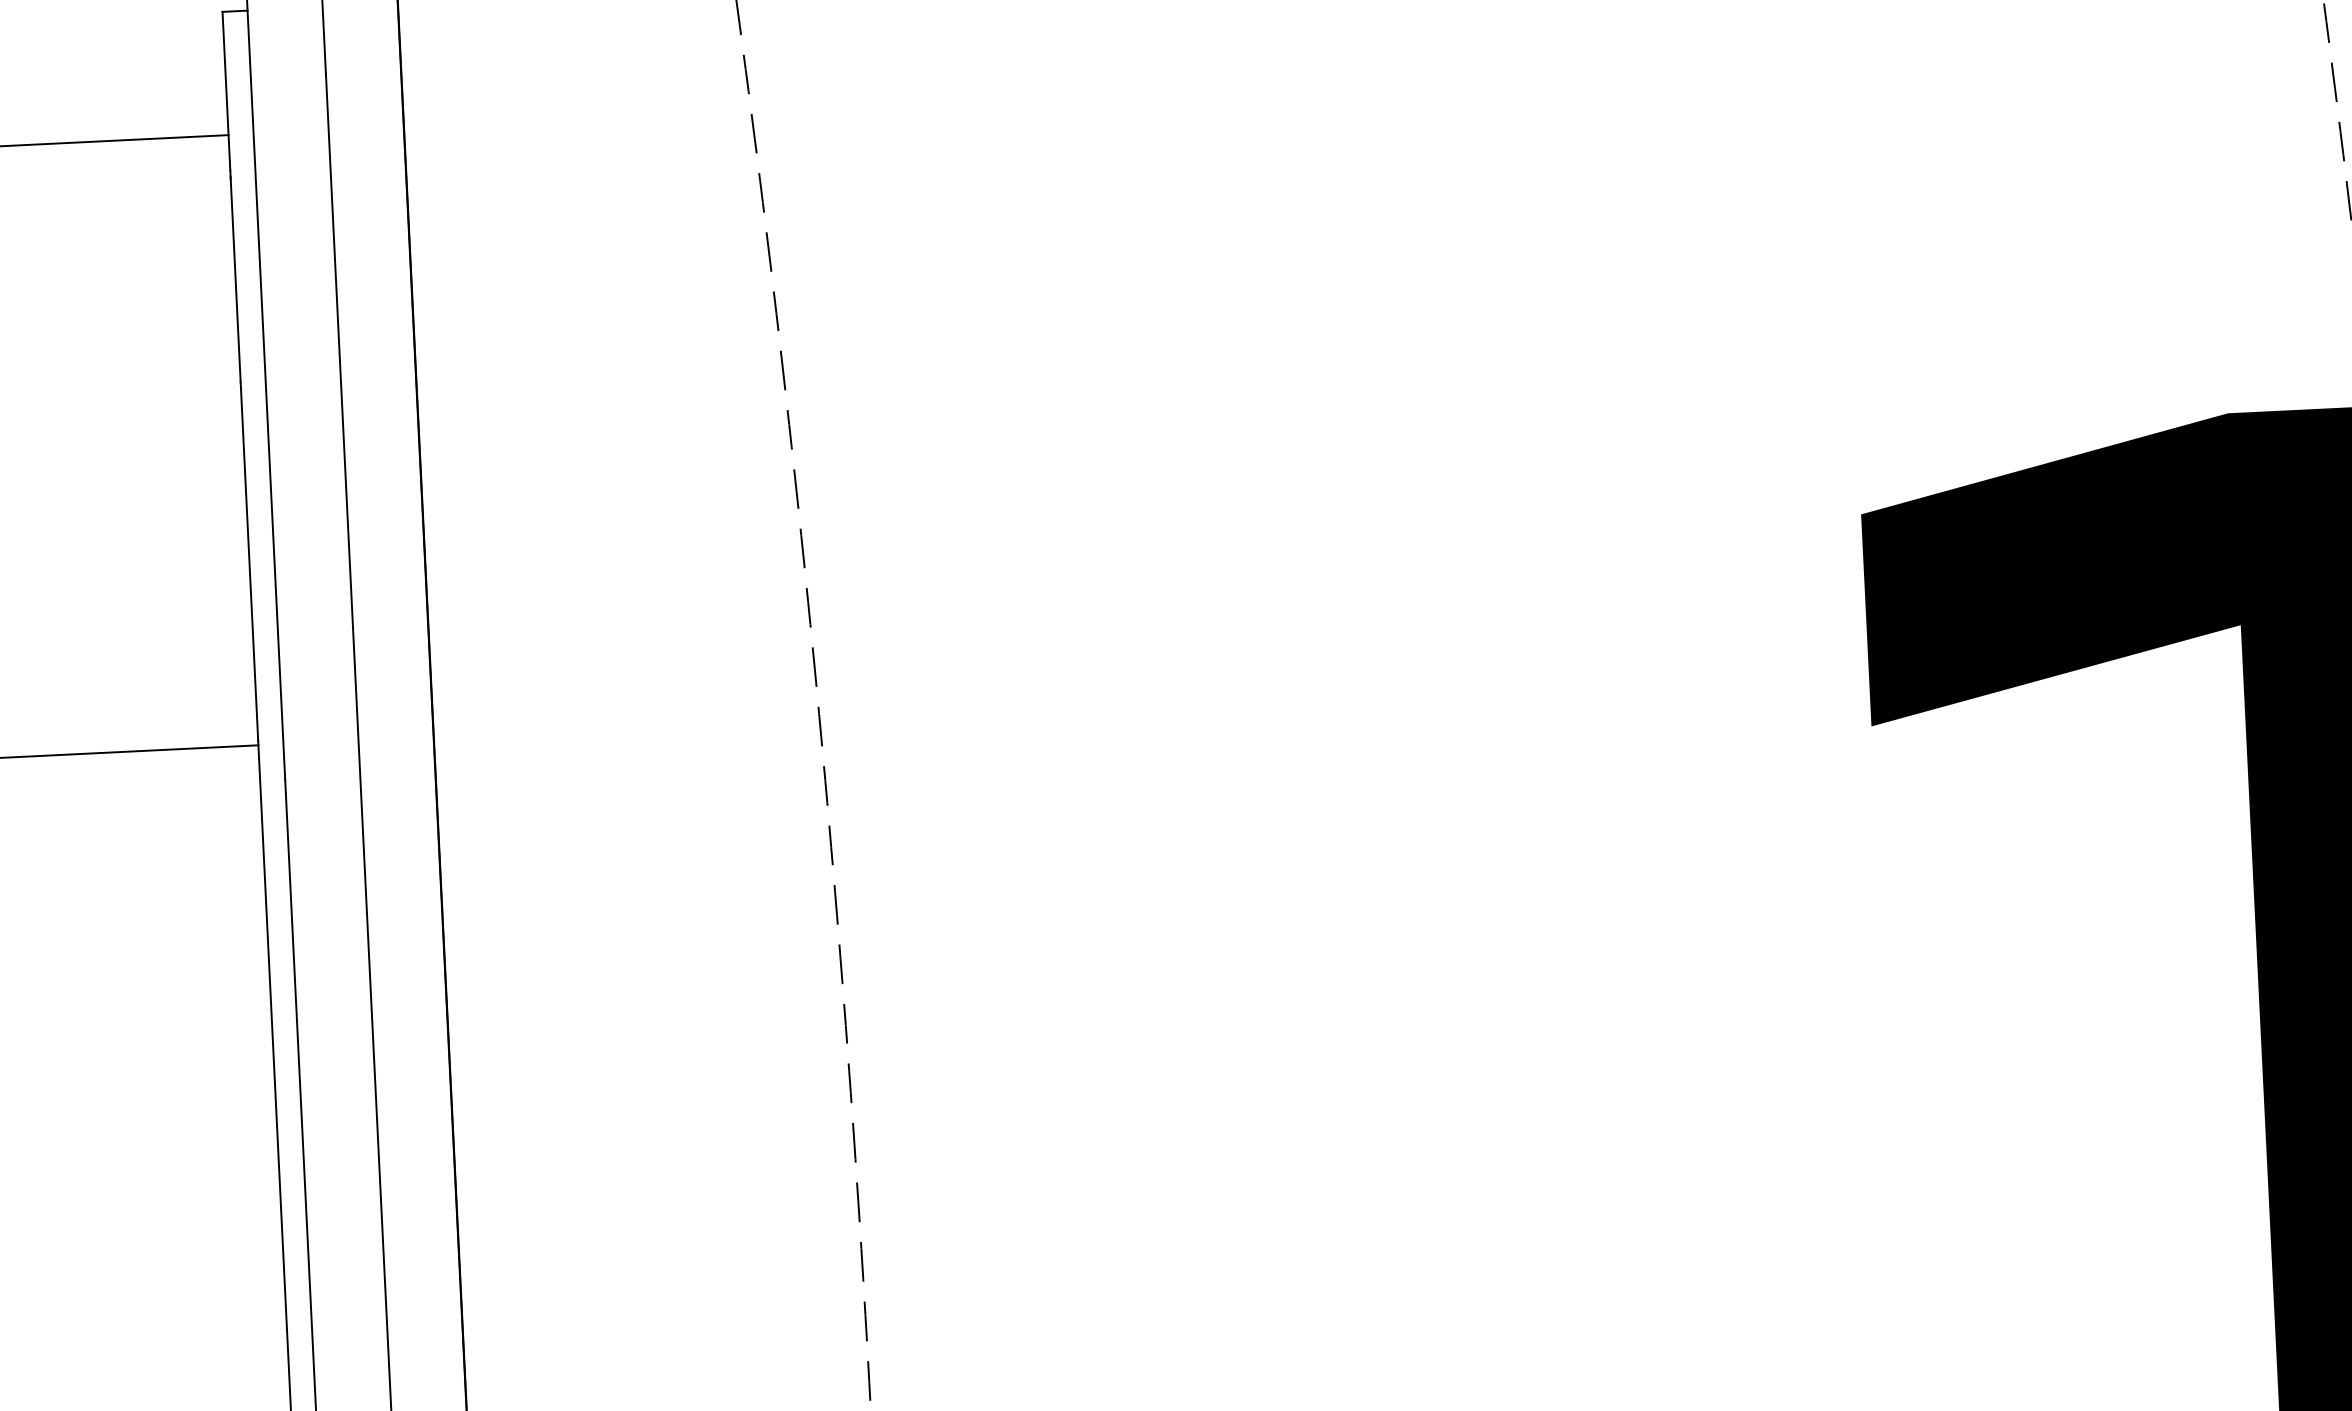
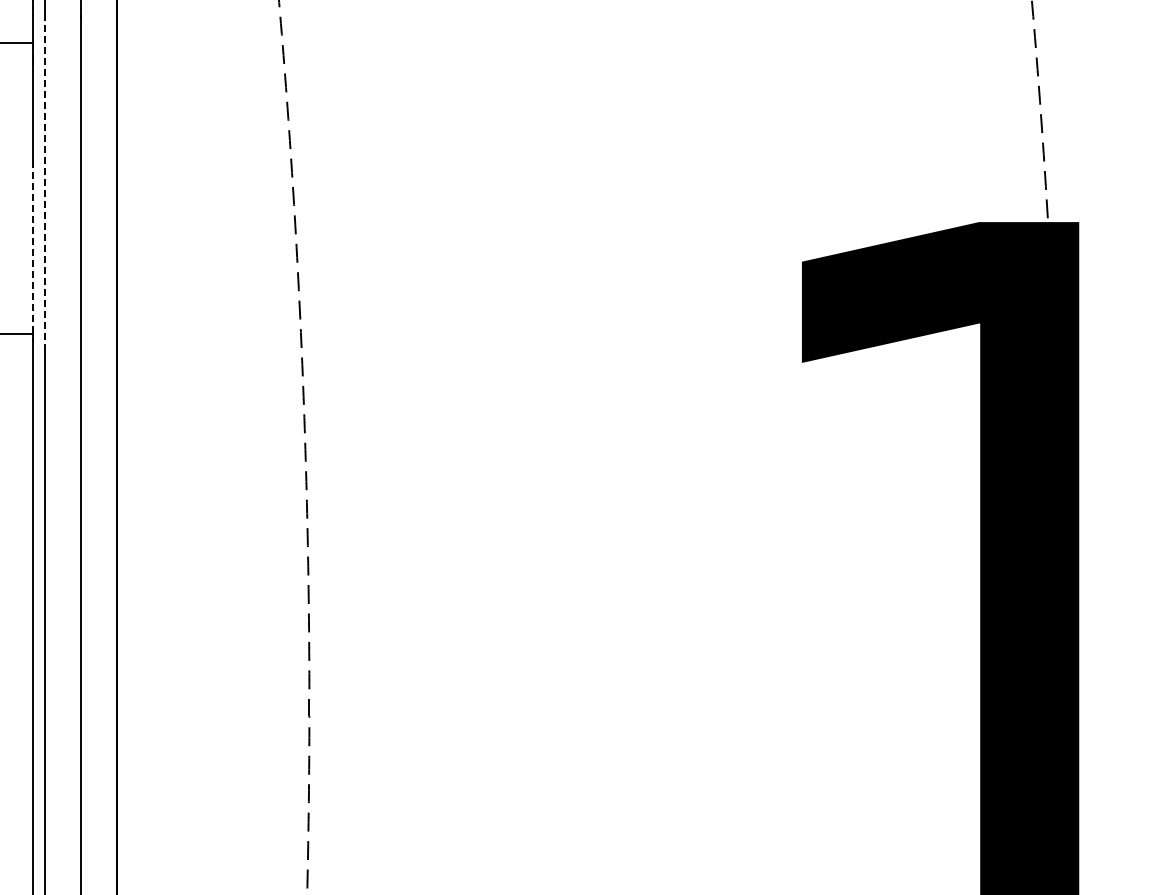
line: (268, 428) -> (45, 183), solid -> dashed
line: (250, 561) -> (33, 246), solid -> dashed

